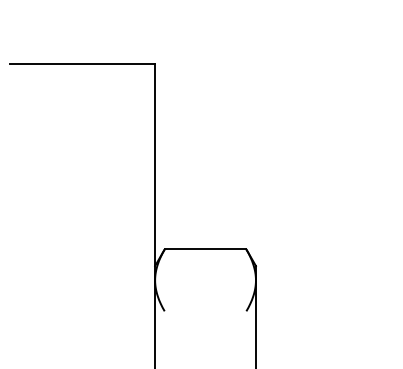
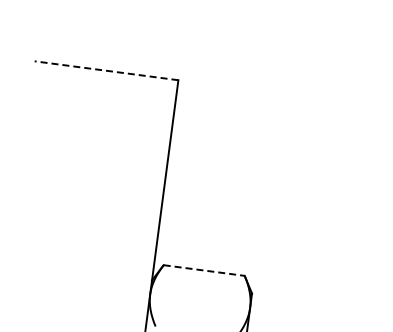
line: (82, 64) -> (106, 71), solid -> dashed
line: (205, 249) -> (204, 270), solid -> dashed

